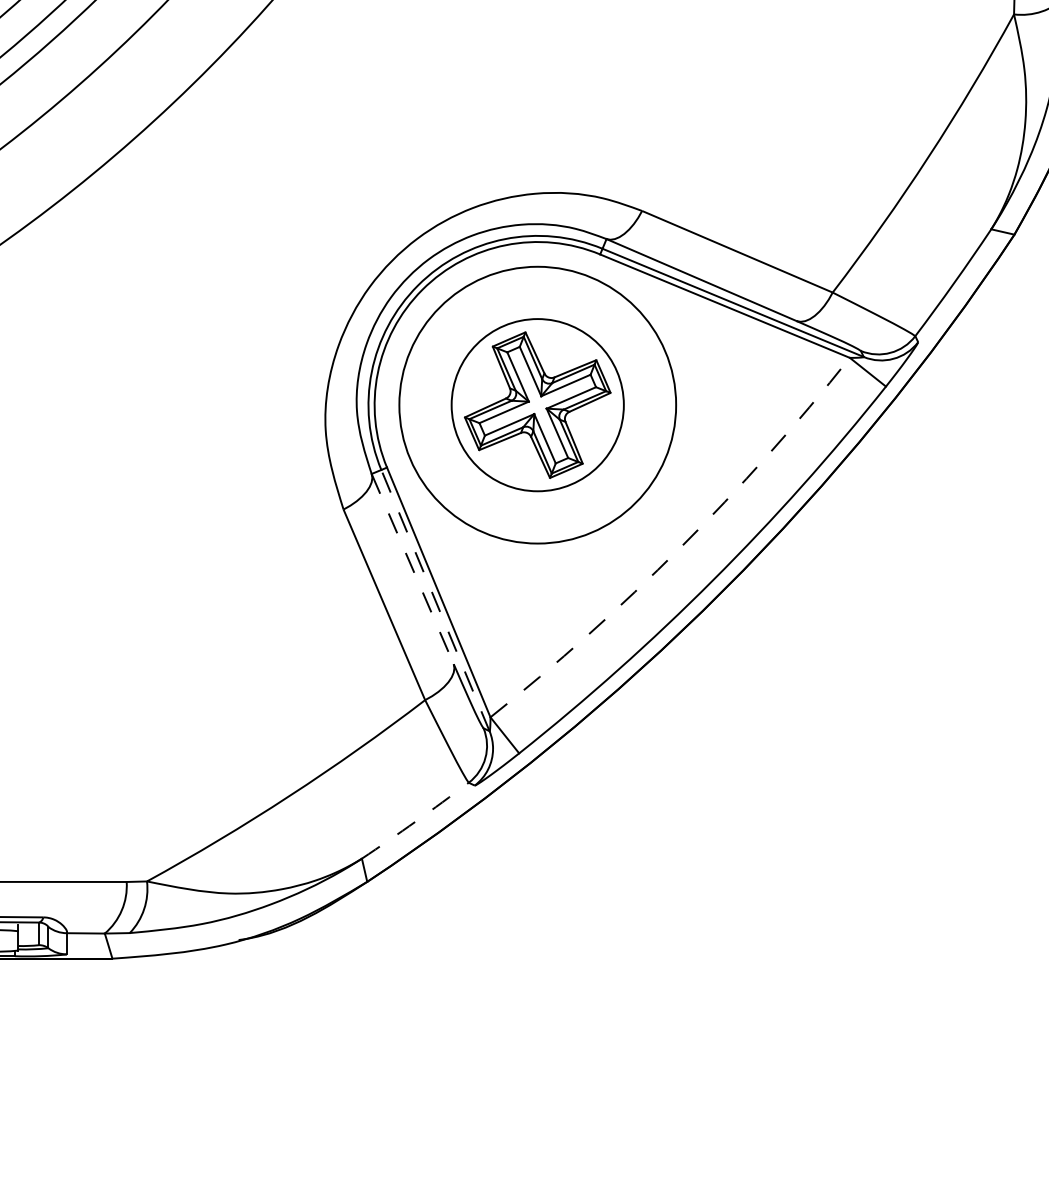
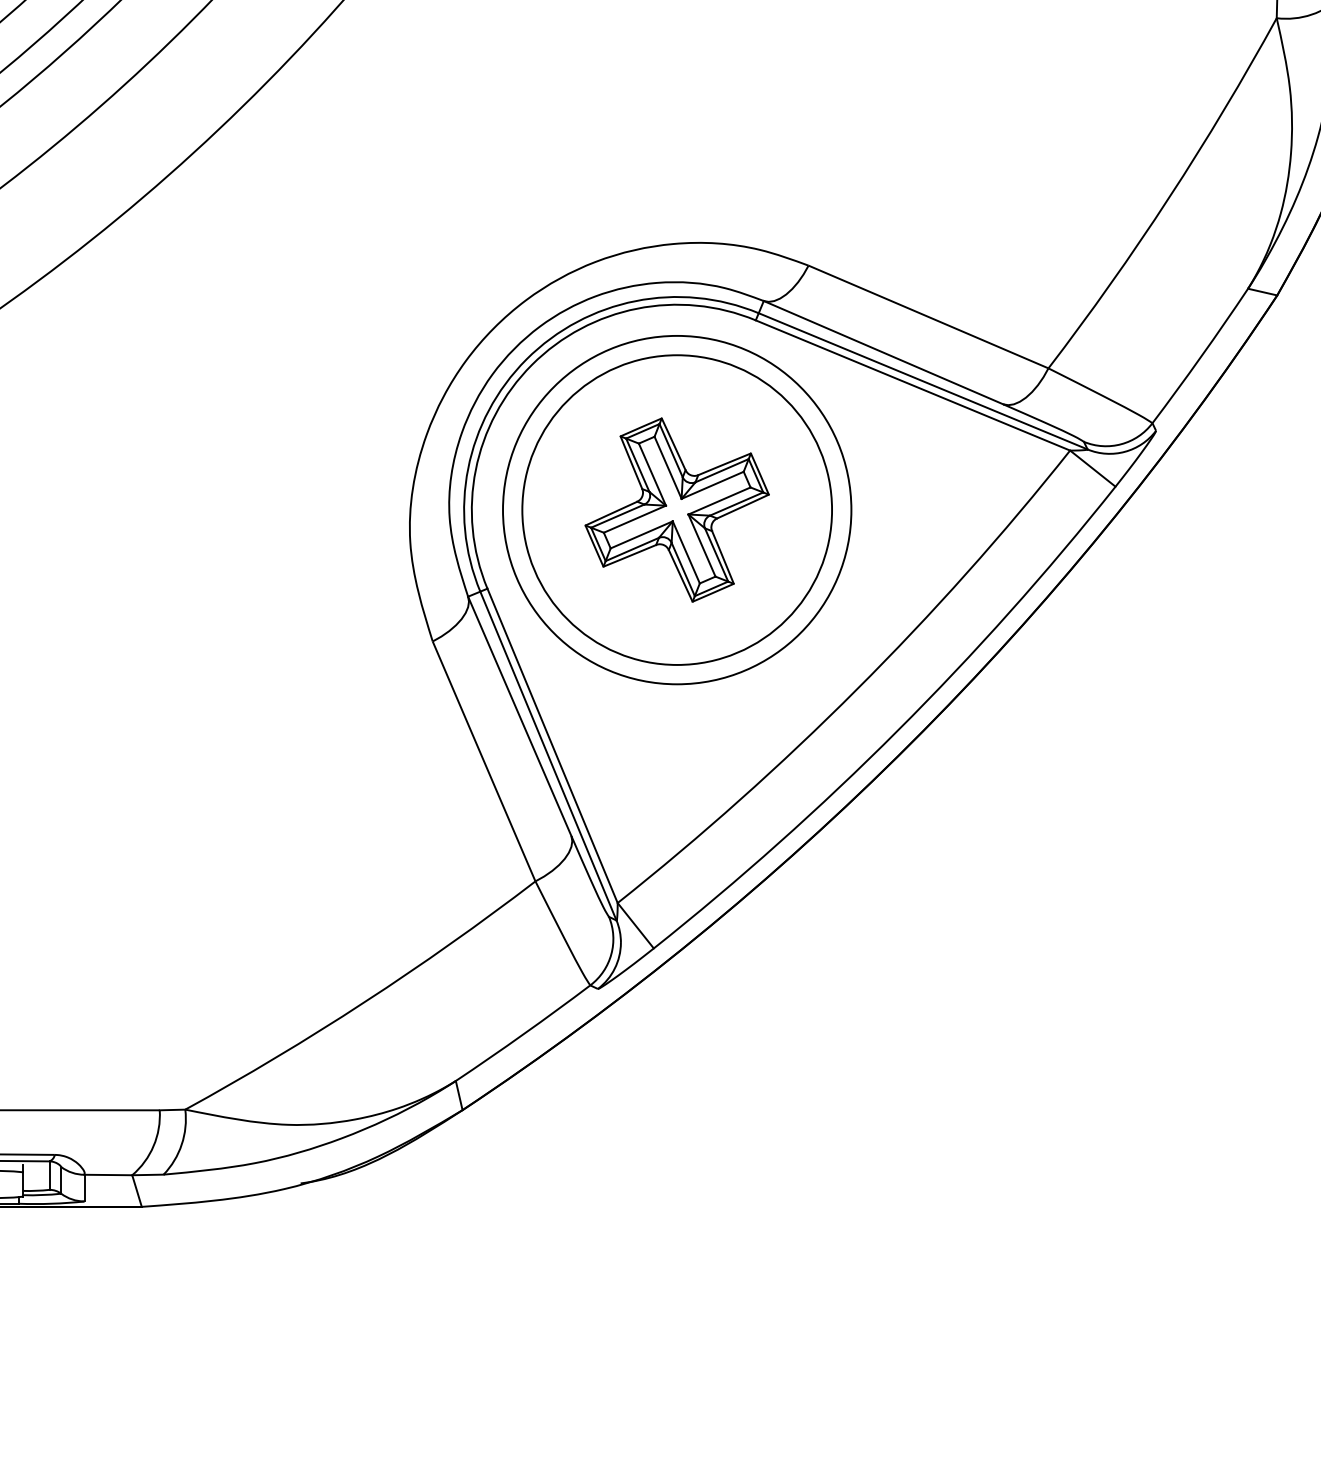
circle: (538, 404) -> (677, 509), size x1.43
arc: (680, 547) -> (856, 689), dashed -> solid
line: (412, 569) -> (519, 716), dashed -> solid
line: (435, 600) -> (548, 756), dashed -> solid
arc: (415, 821) -> (523, 1034), dashed -> solid

